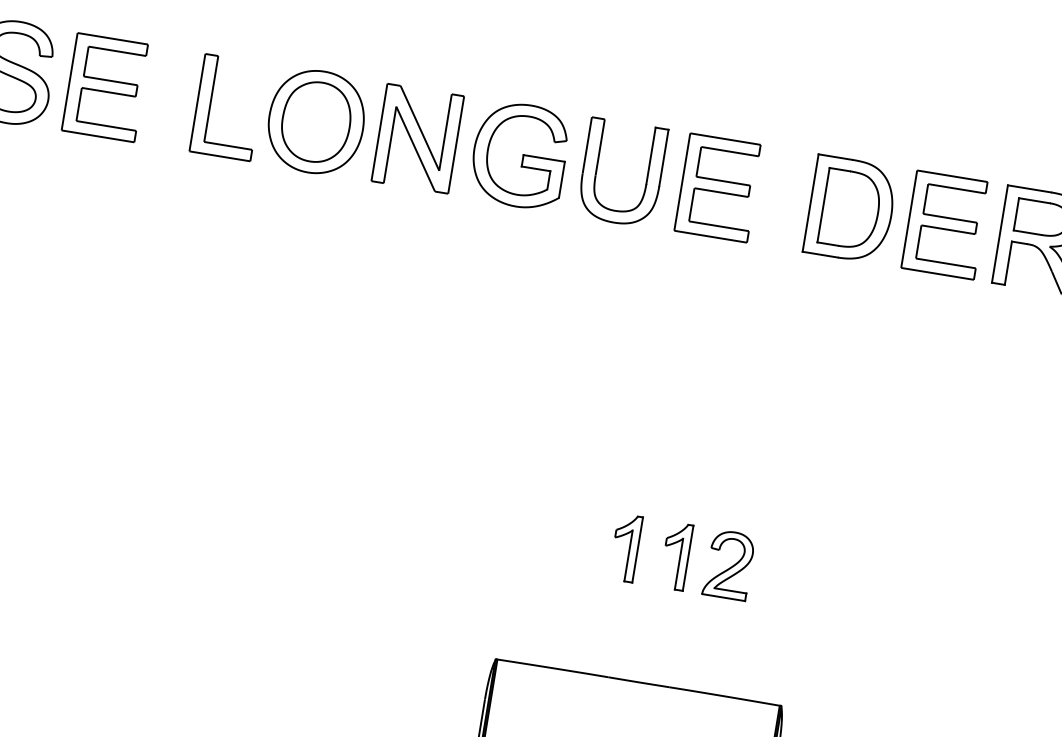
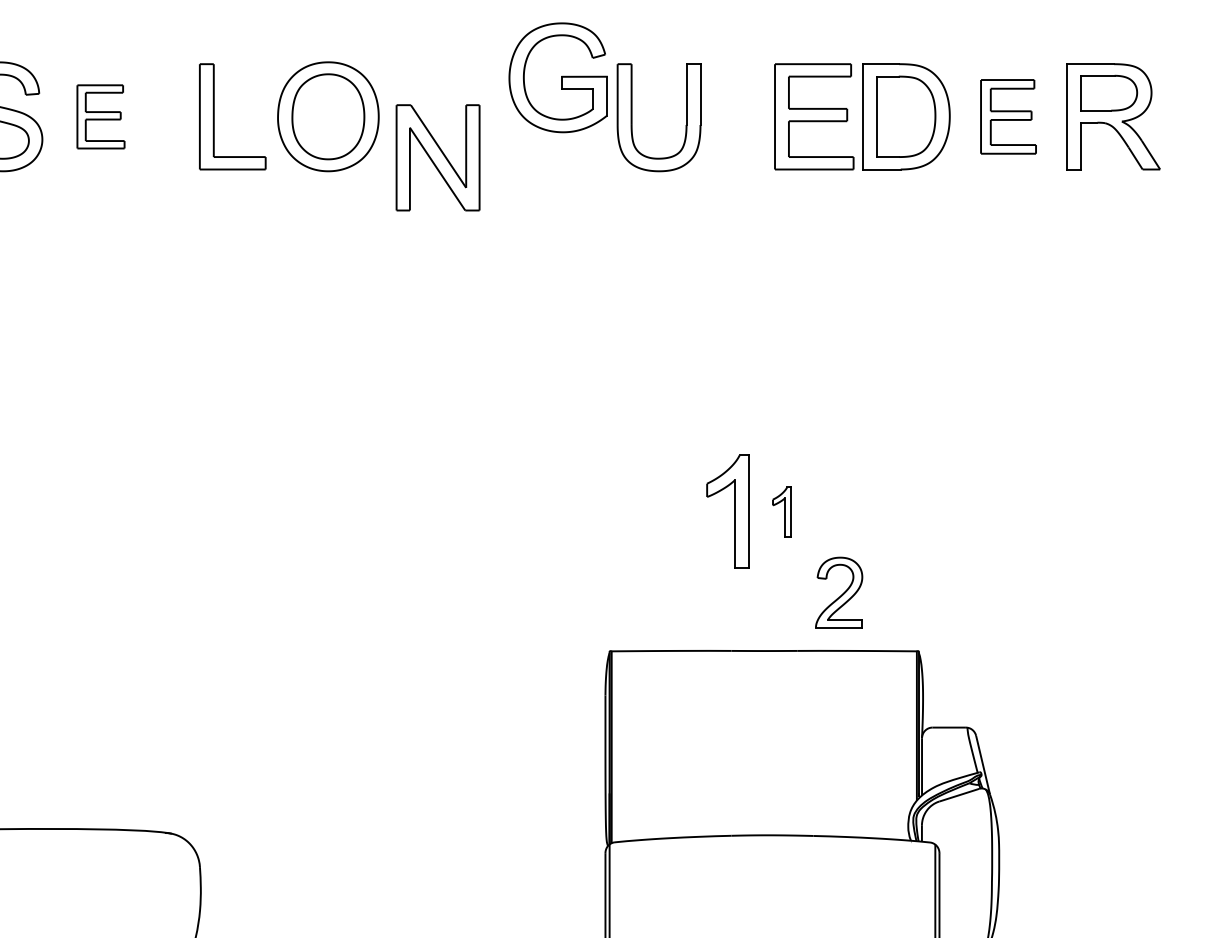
part: (105, 87) -> (100, 116), size x0.6
part: (417, 138) -> (437, 157), moved
part: (519, 154) -> (557, 77), moved
part: (718, 187) -> (814, 116), moved
part: (945, 224) -> (1008, 116), size x0.7
part: (624, 547) -> (726, 511), size x1.6
part: (675, 555) -> (781, 511), size x0.7
part: (729, 564) -> (839, 592), moved

